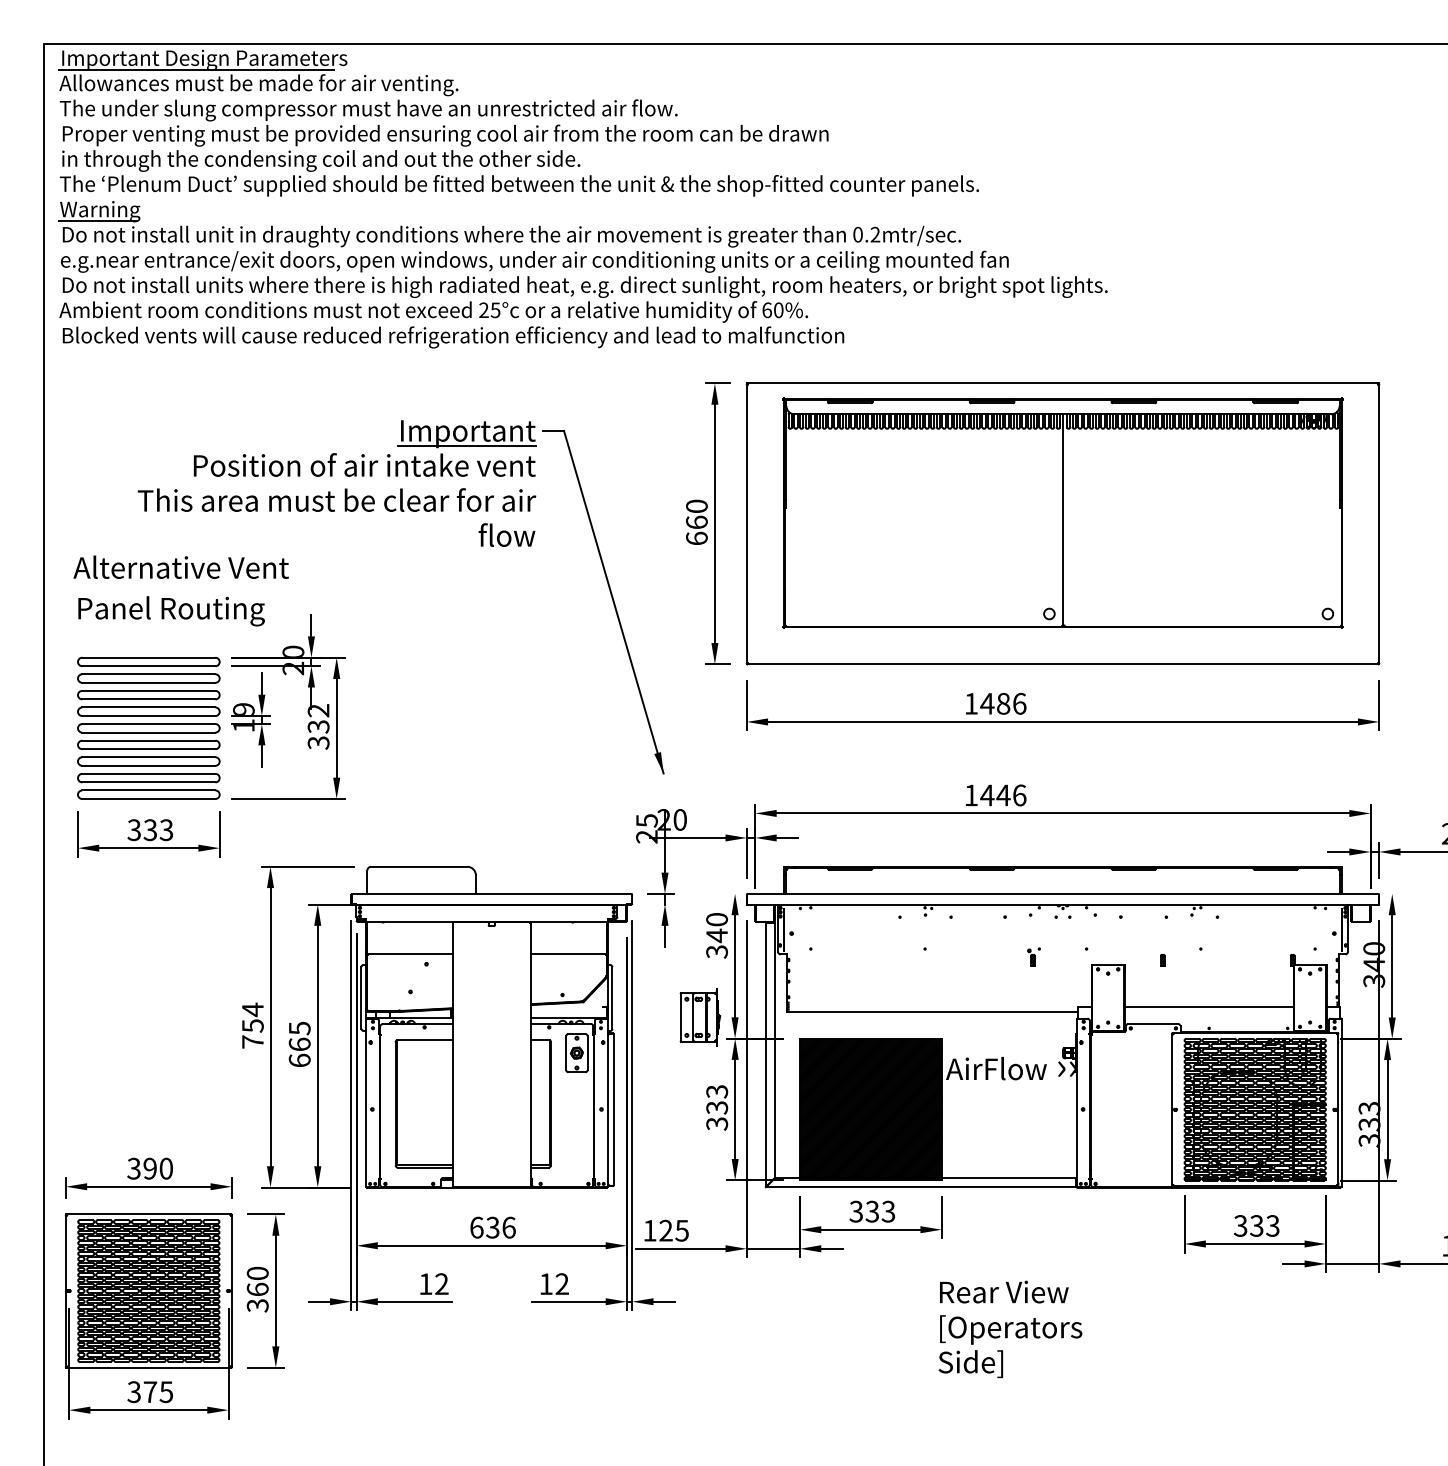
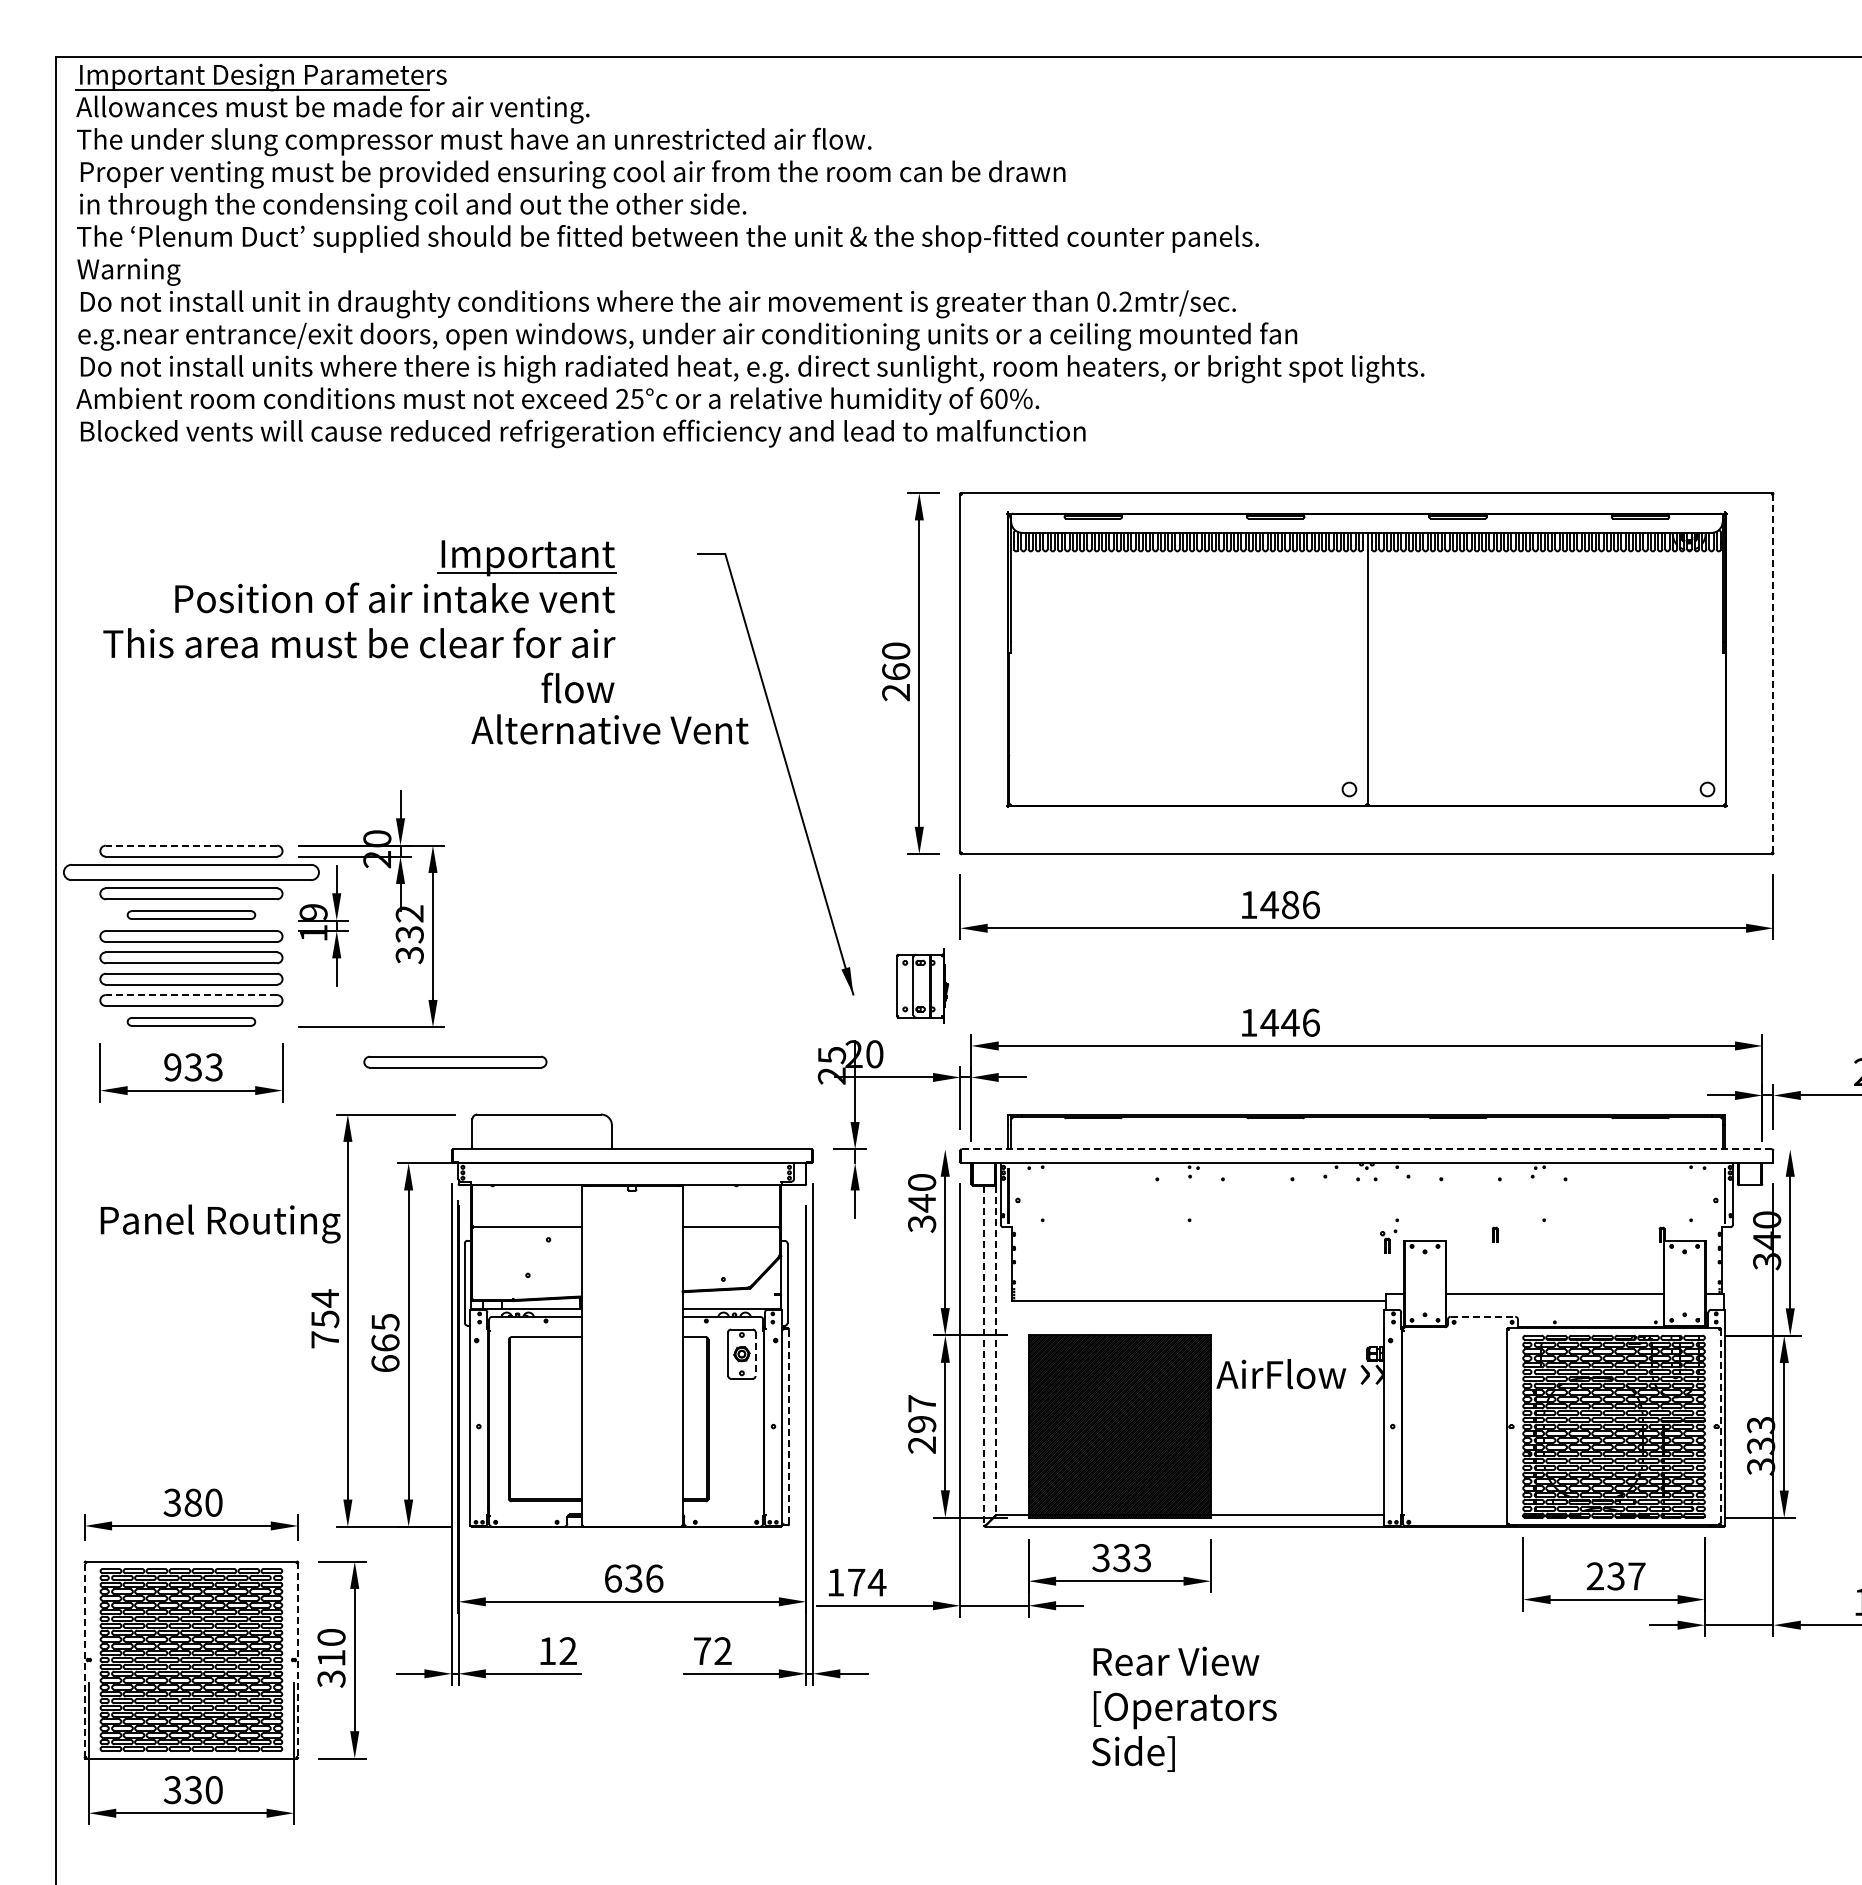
line: (97, 221) -> (125, 284), removed
part: (332, 476) -> (353, 612), moved
line: (1379, 523) -> (1773, 673), solid -> dashed
text: (697, 538) -> (896, 692), 660 -> 260
text: (180, 567) -> (609, 729), moved
text: (171, 610) -> (220, 1223), moved
line: (148, 657) -> (191, 845), solid -> dashed
part: (148, 678) -> (191, 872), size x1.4
part: (148, 711) -> (191, 914), size x0.7
line: (148, 774) -> (191, 995), solid -> dashed
part: (148, 794) -> (191, 1021), size x0.7
part: (354, 825) -> (455, 1061), added
text: (134, 830) -> (172, 1067), 333 -> 933
line: (1063, 893) -> (1367, 1149), solid -> dashed
part: (1033, 956) -> (1388, 1241), moved
part: (700, 1016) -> (922, 985), moved
line: (1153, 1023) -> (1483, 1316), solid -> dashed
line: (774, 1051) -> (996, 1351), solid -> dashed
line: (587, 1053) -> (755, 1354), solid -> dashed
line: (765, 1054) -> (984, 1356), solid -> dashed
text: (717, 1107) -> (922, 1424), 333 -> 297
line: (1337, 1109) -> (1720, 1426), solid -> dashed
line: (613, 1110) -> (789, 1427), solid -> dashed
text: (149, 1168) -> (192, 1502), 390 -> 380
text: (1256, 1226) -> (1615, 1576), 333 -> 237
text: (674, 1230) -> (867, 1582), 125 -> 174
text: (546, 1283) -> (702, 1650), 12 -> 72
text: (257, 1289) -> (331, 1657), 360 -> 310
line: (65, 1291) -> (84, 1660), solid -> dashed
line: (232, 1291) -> (298, 1660), solid -> dashed
text: (1010, 1328) -> (1184, 1708), moved
text: (158, 1392) -> (203, 1790), 375 -> 330

